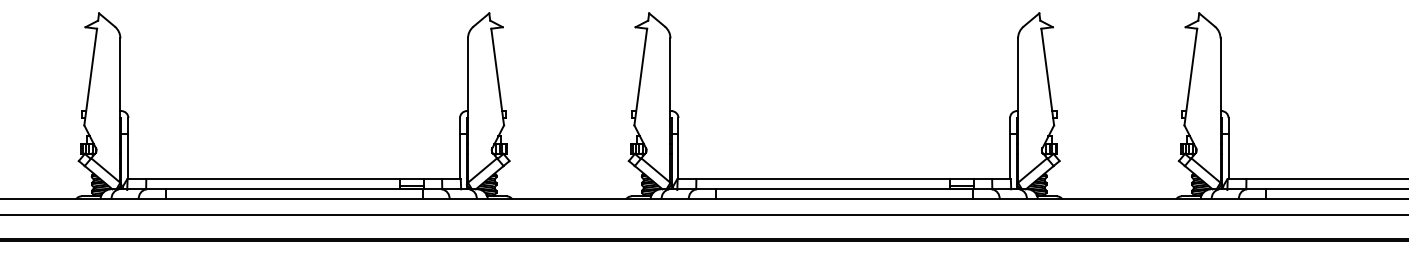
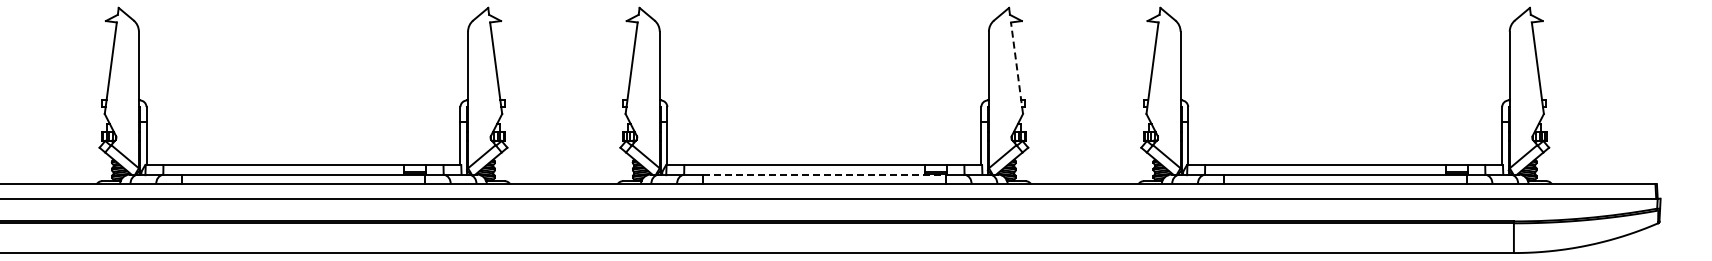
line: (1047, 76) -> (1016, 67), solid -> dashed
line: (844, 189) -> (824, 174), solid -> dashed

